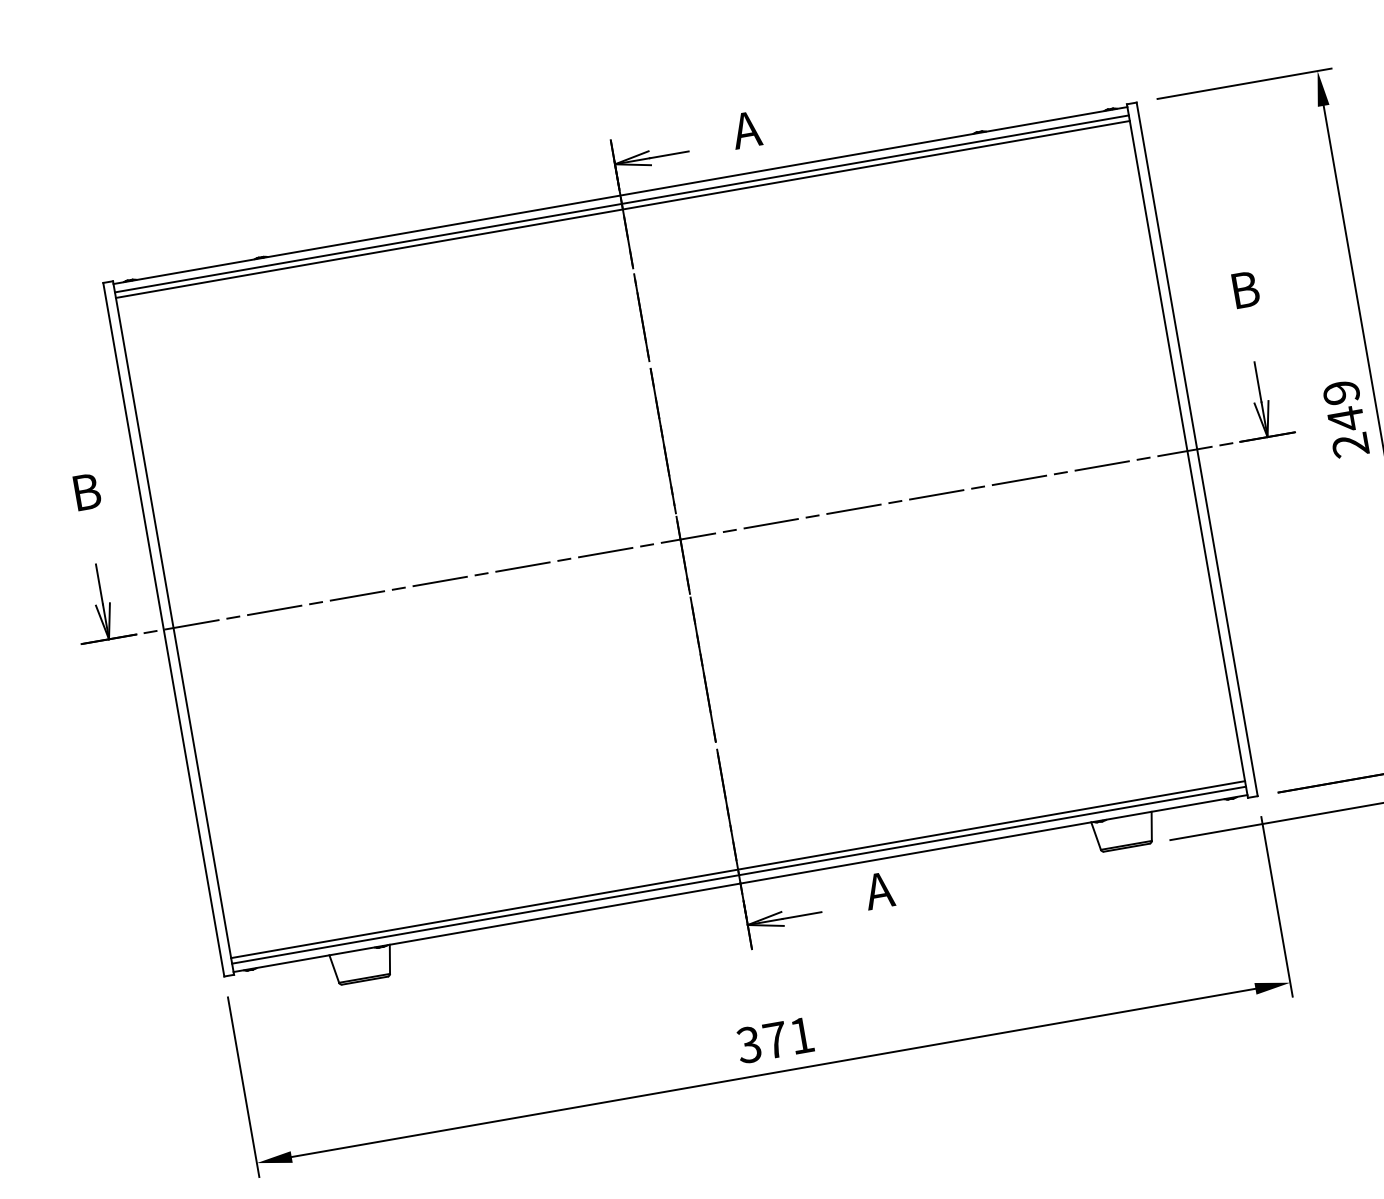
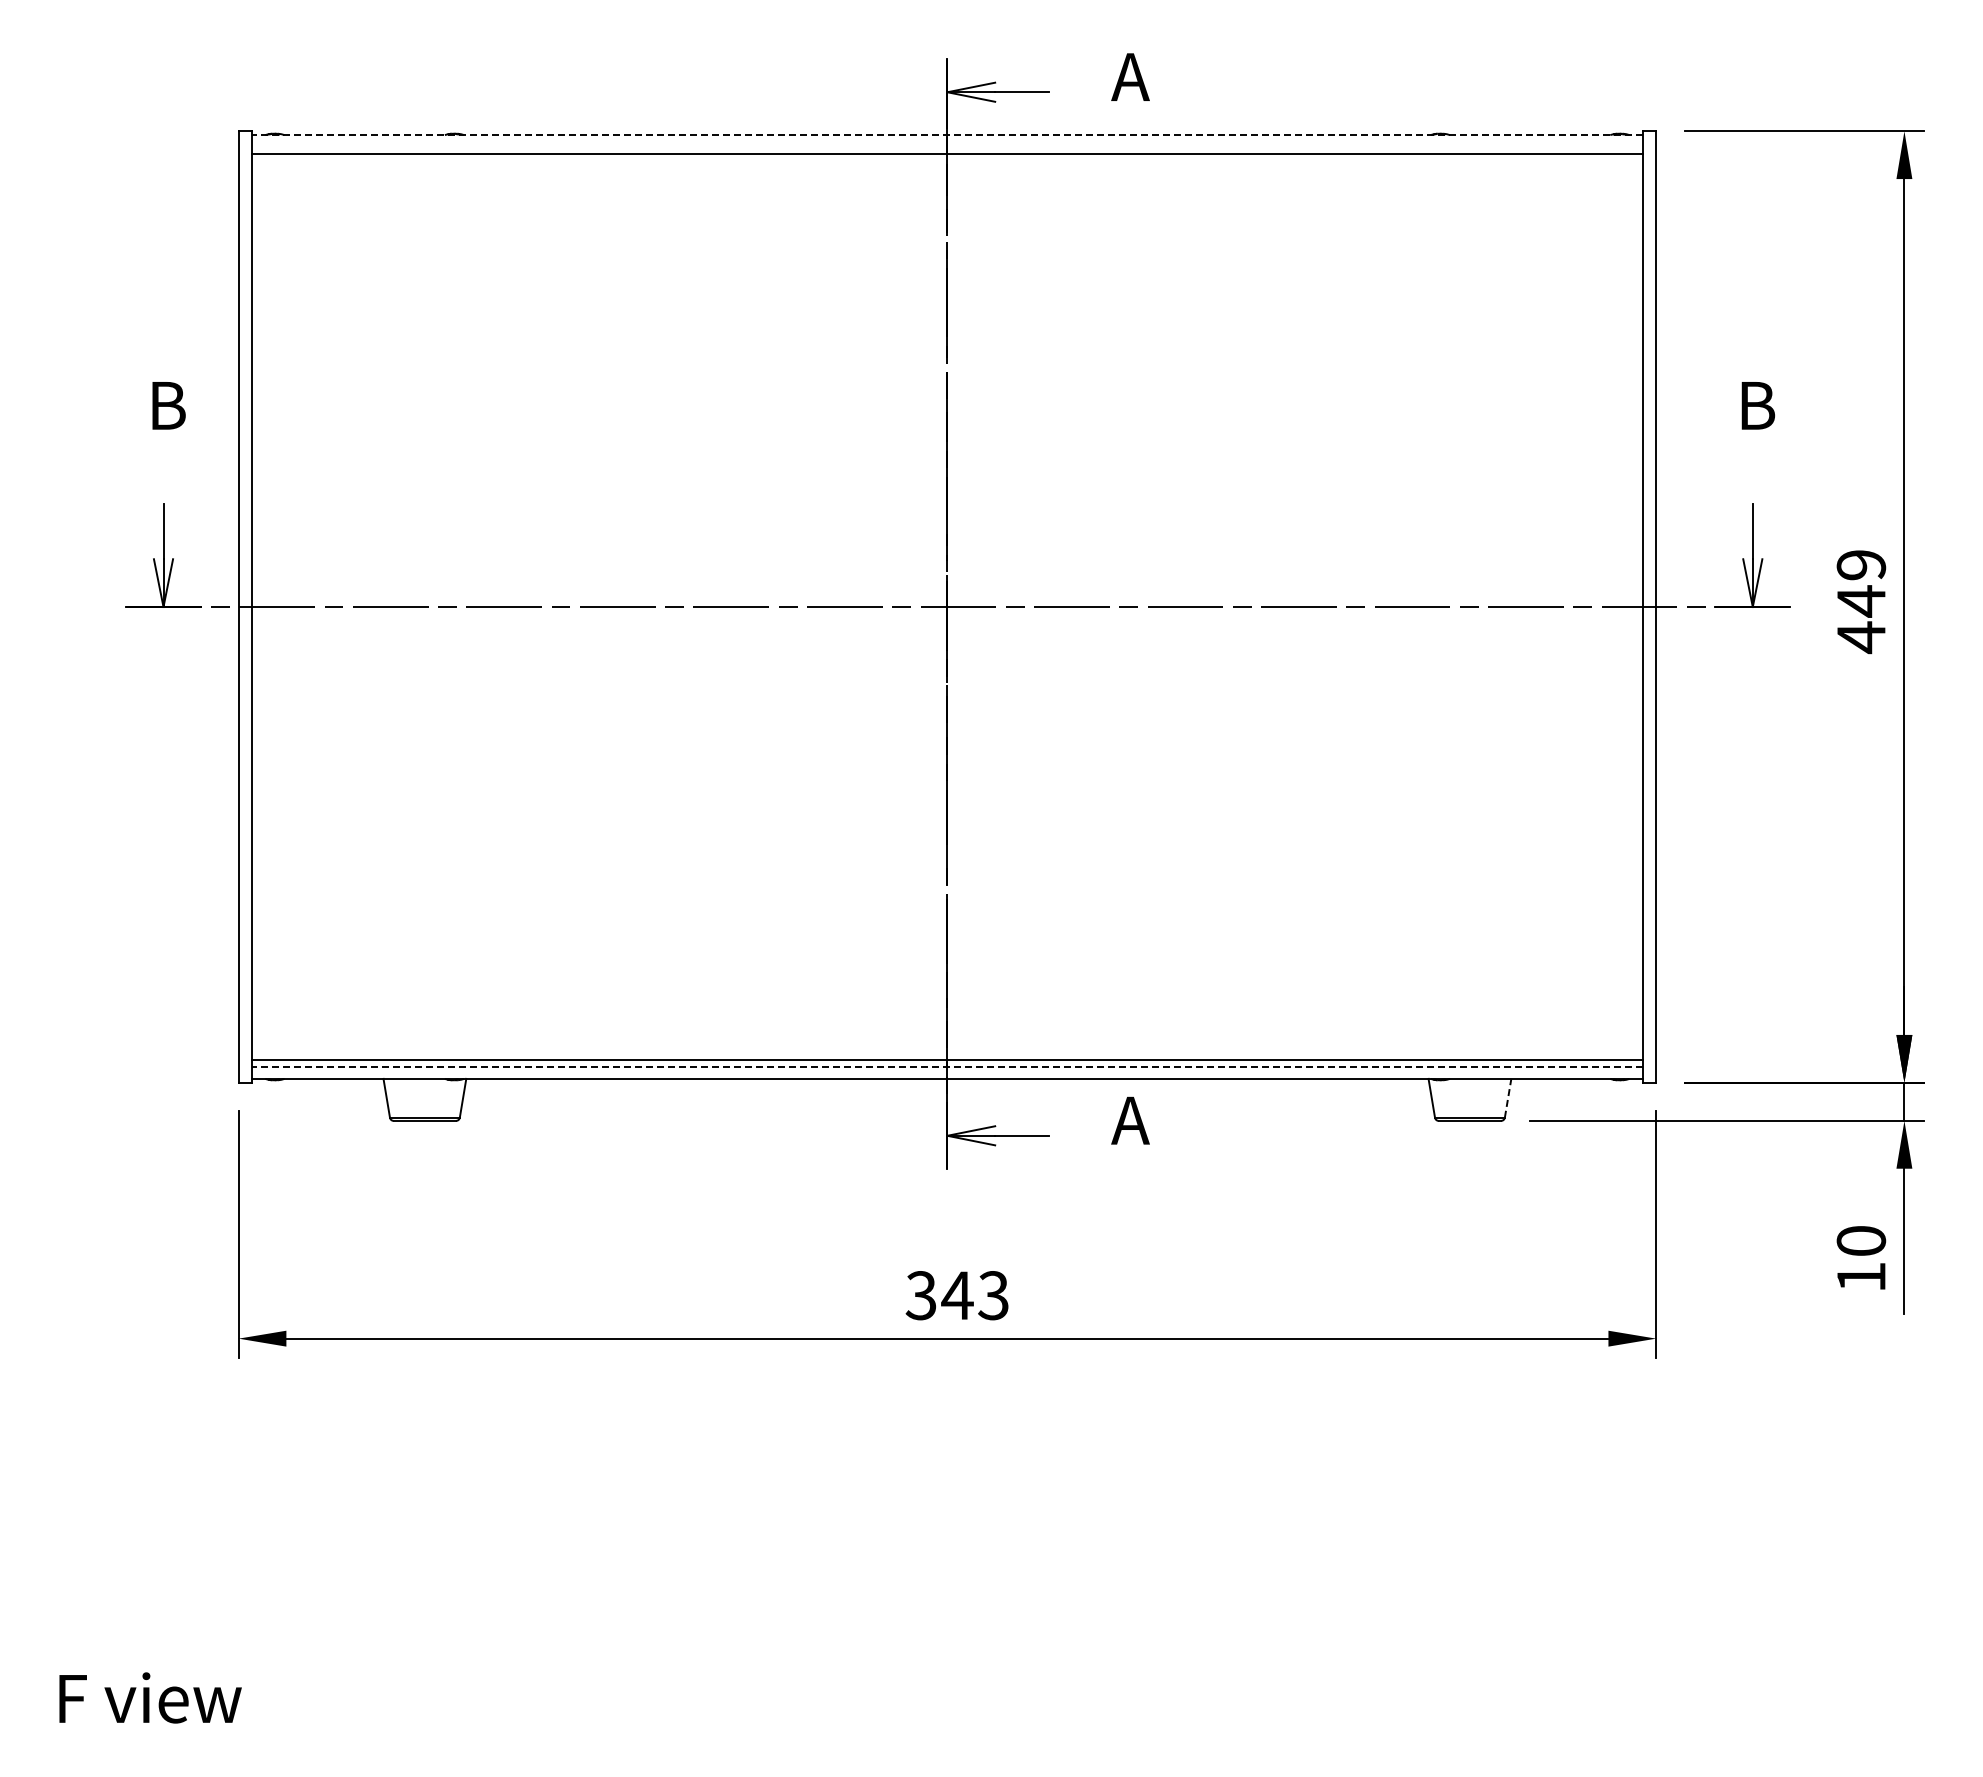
line: (619, 195) -> (946, 135), solid -> dashed
line: (621, 203) -> (947, 146), removed
text: (1349, 445) -> (1860, 637), 249 -> 449
line: (1152, 826) -> (1508, 1098), solid -> dashed
line: (738, 875) -> (946, 1067), solid -> dashed
text: (787, 1038) -> (974, 1295), 371 -> 343

